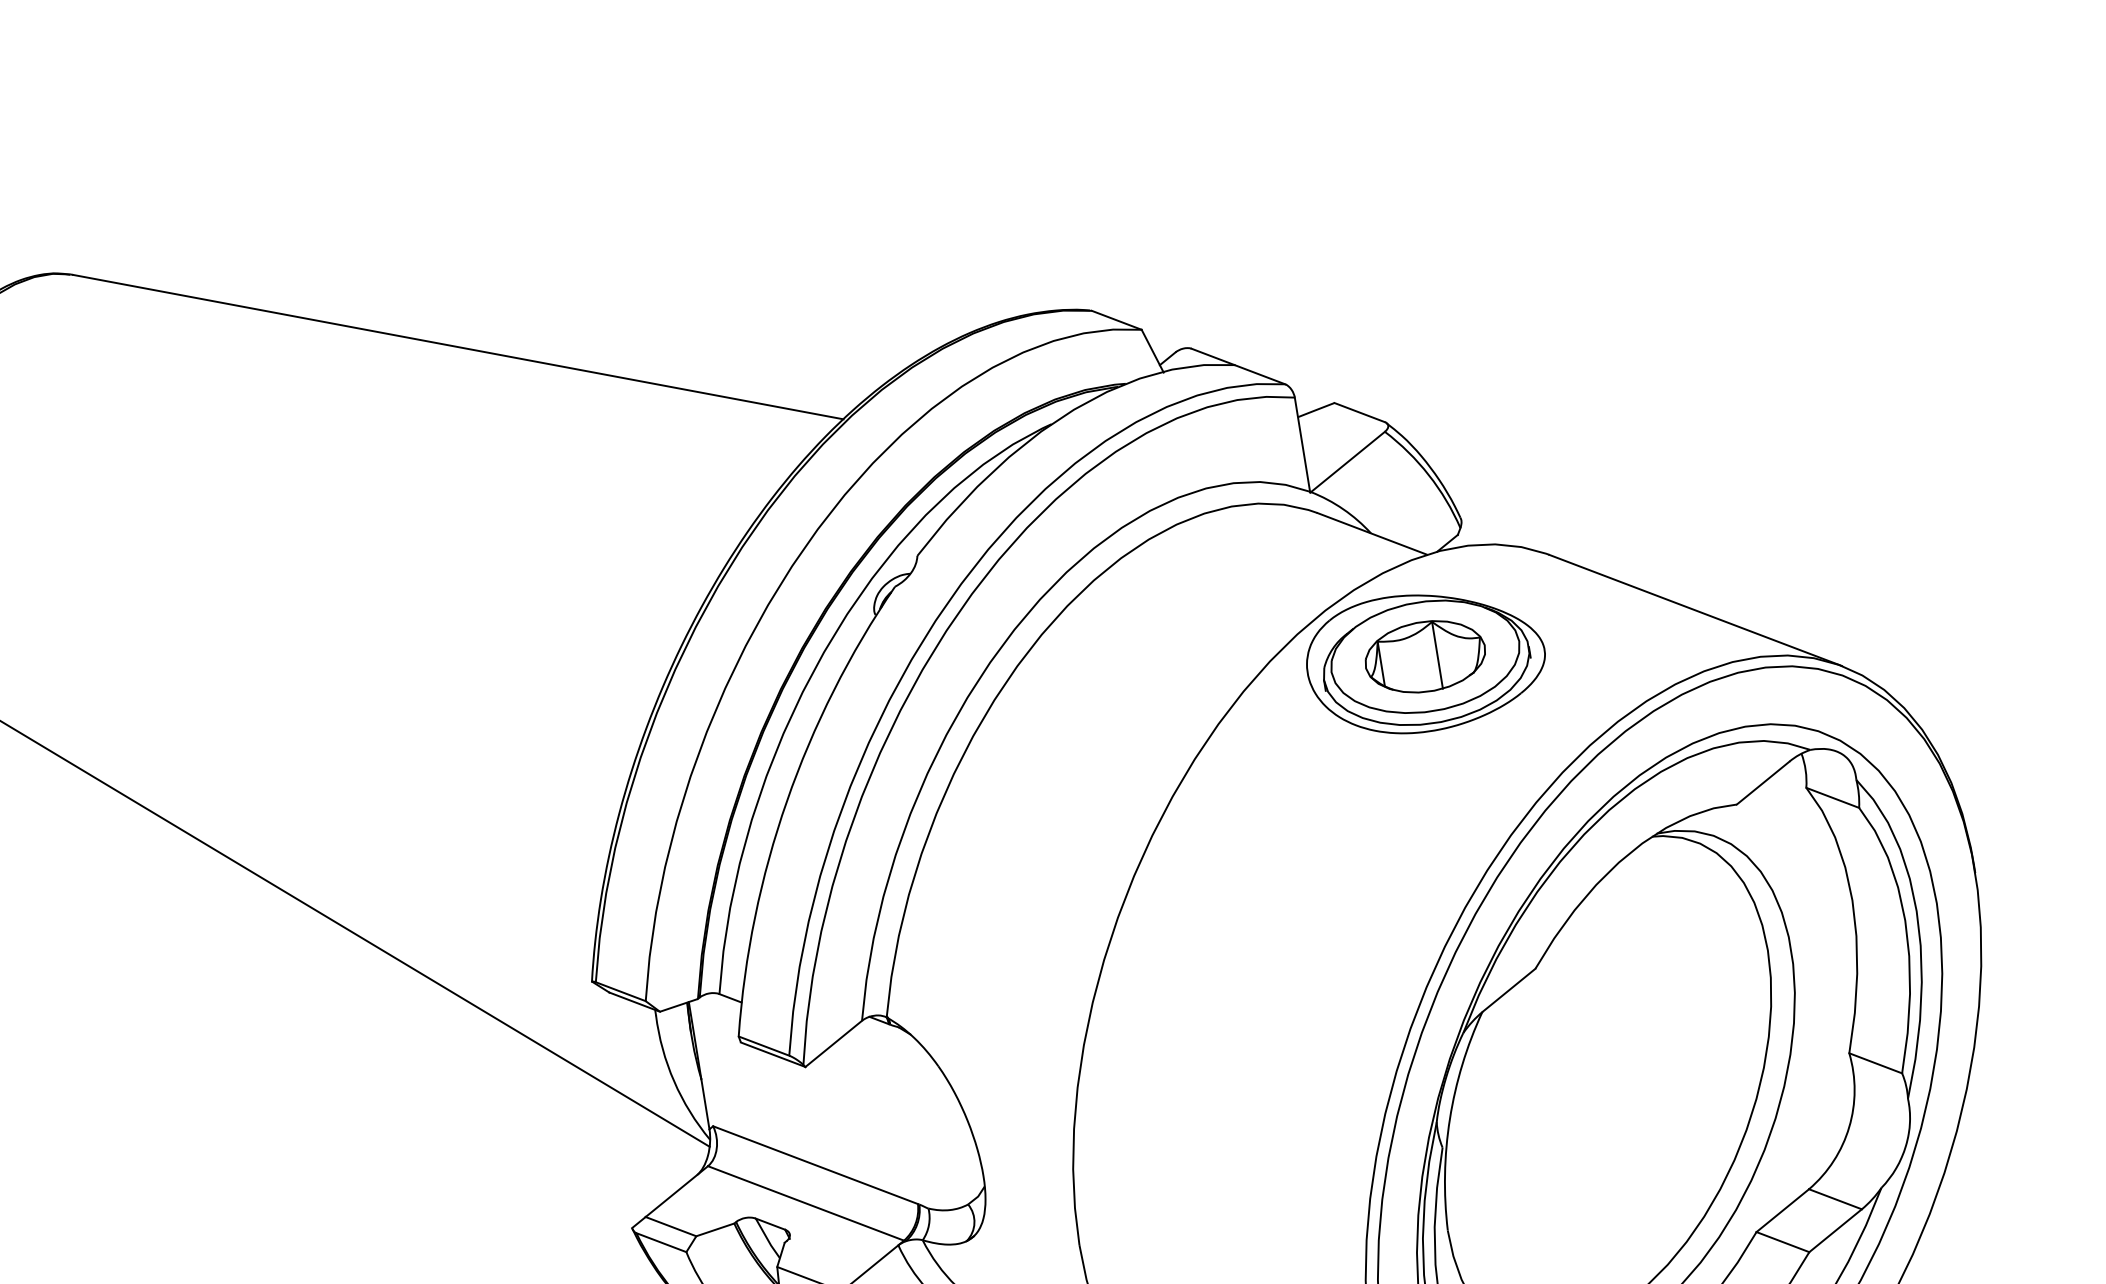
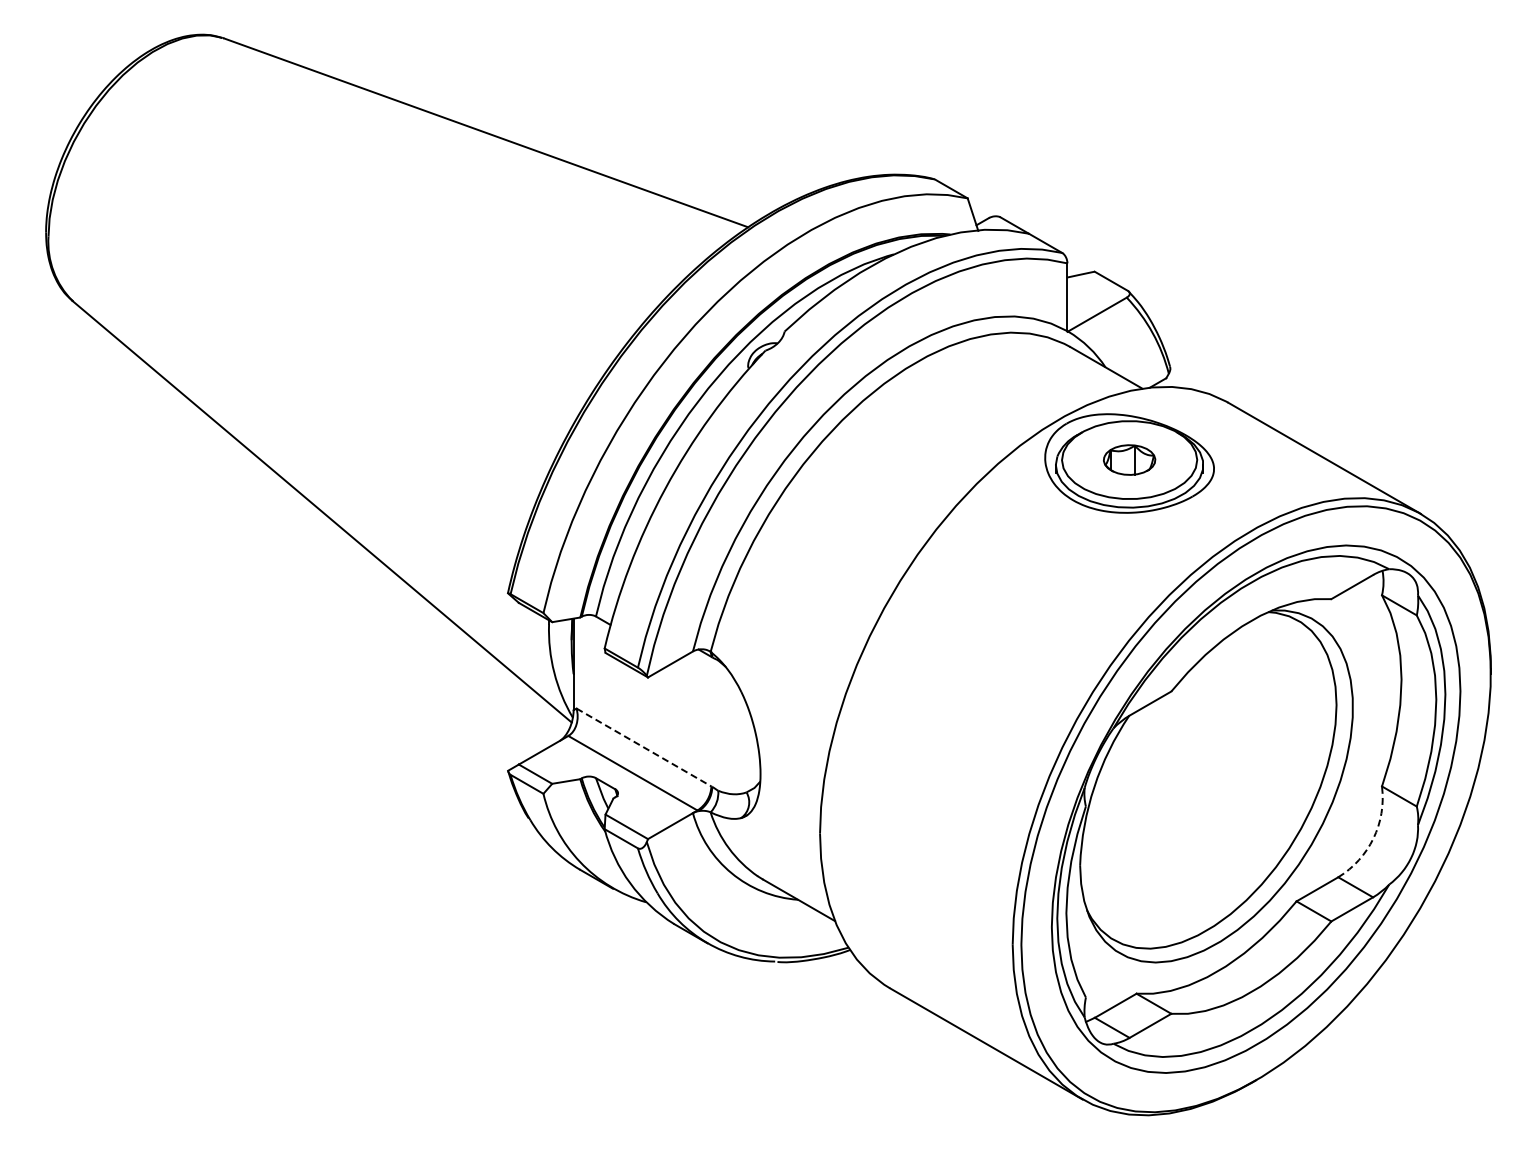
part: (1425, 656) -> (1129, 459), size x0.6
arc: (1849, 1127) -> (1373, 838), solid -> dashed
line: (814, 1165) -> (643, 747), solid -> dashed

